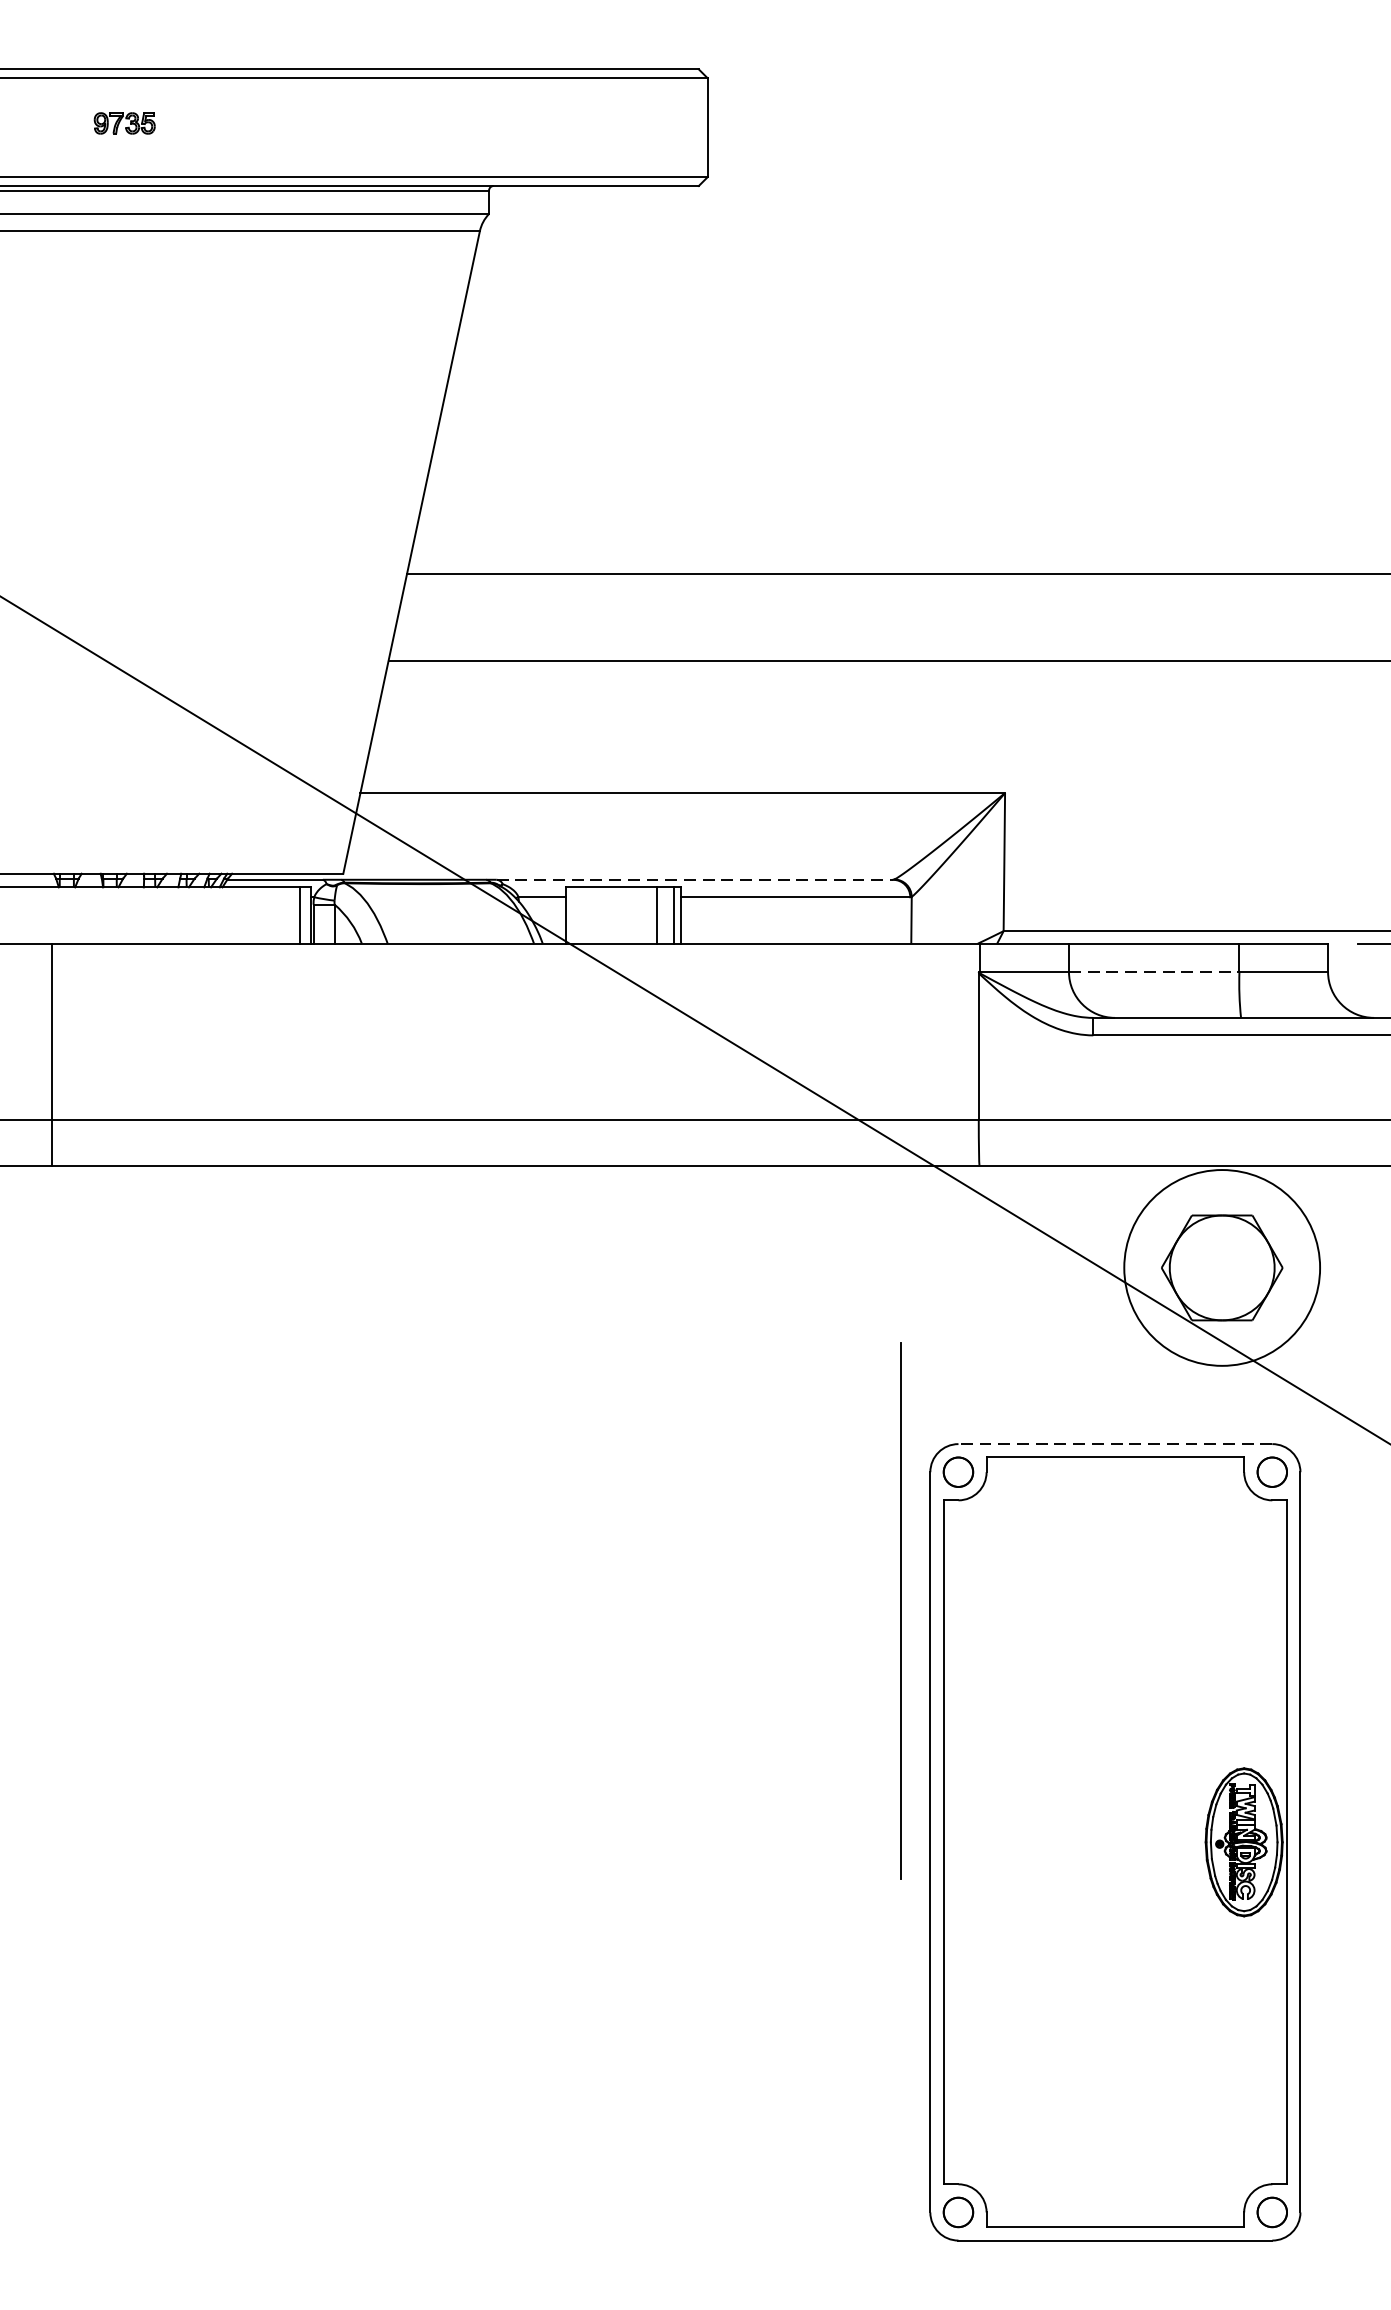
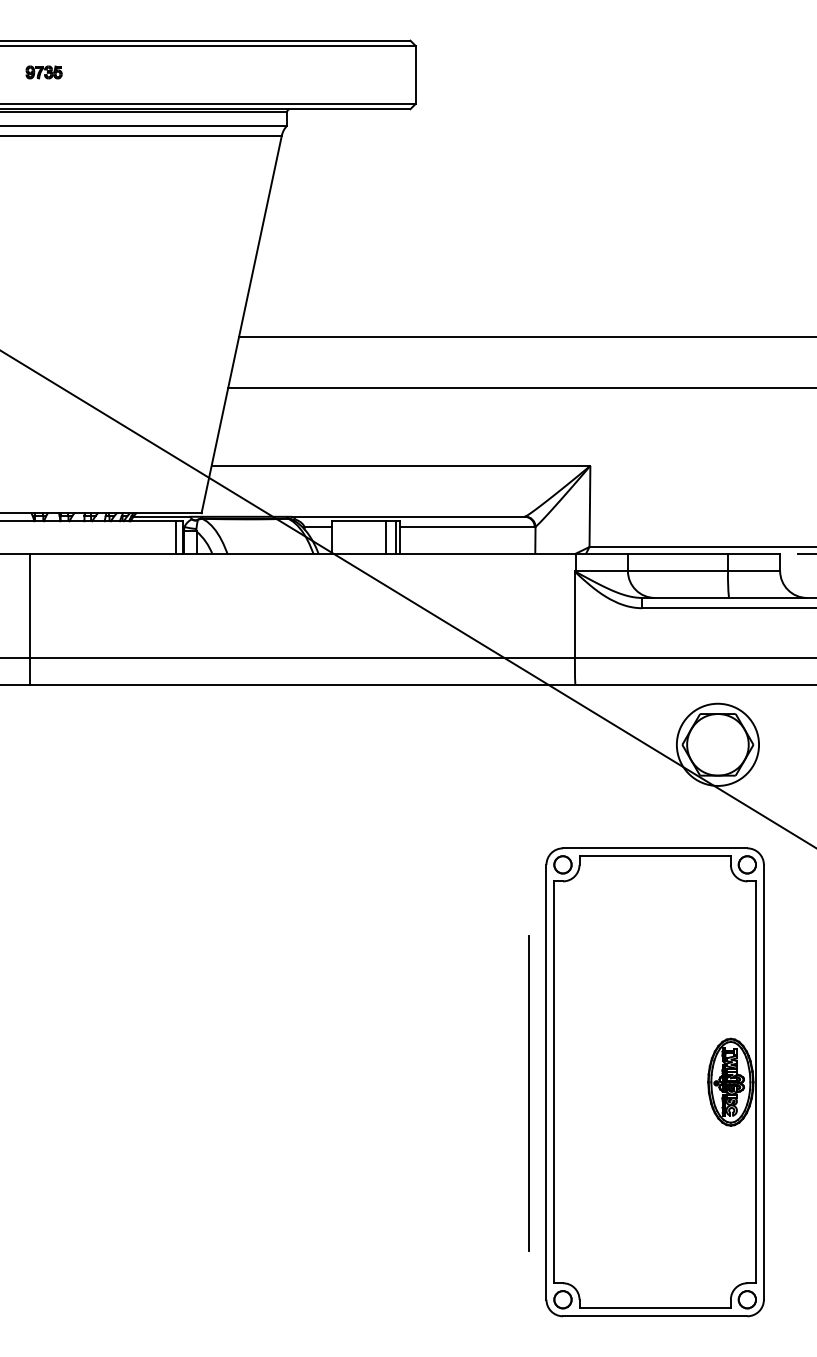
part: (123, 123) -> (43, 72), moved
line: (695, 879) -> (408, 516), dashed -> solid
line: (1155, 971) -> (678, 570), dashed -> solid
circle: (1221, 1267) -> (717, 744), size x0.71
line: (1114, 1444) -> (654, 848), dashed -> solid
line: (899, 1611) -> (528, 1093), moved

